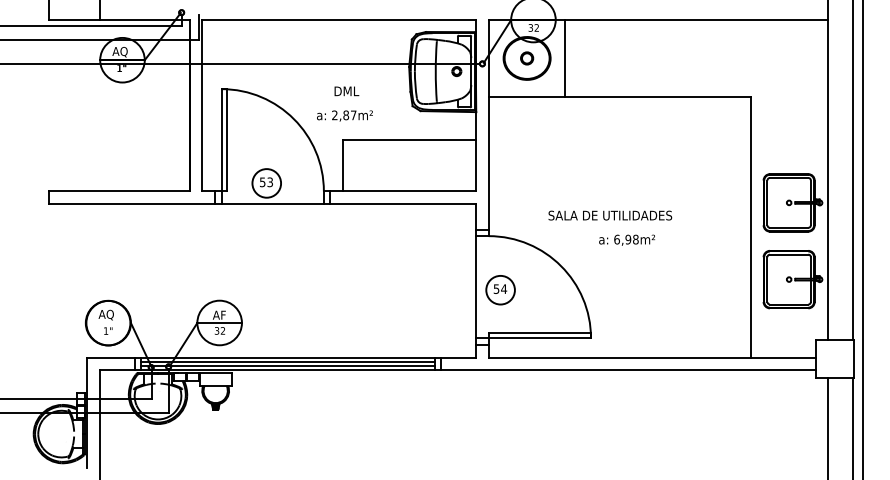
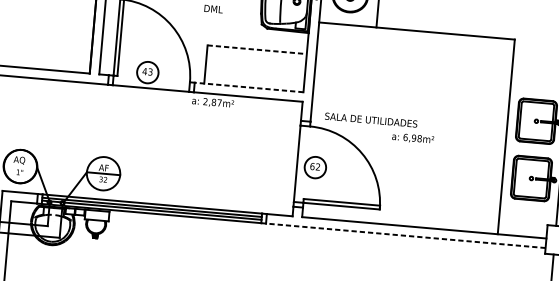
text: (344, 115) -> (212, 102), moved
line: (410, 140) -> (257, 49), solid -> dashed
text: (262, 182) -> (144, 71), 53 -> 43
line: (403, 191) -> (249, 87), solid -> dashed
text: (610, 215) -> (371, 120), moved
text: (500, 288) -> (315, 166), 54 -> 62
line: (628, 370) -> (405, 235), solid -> dashed

